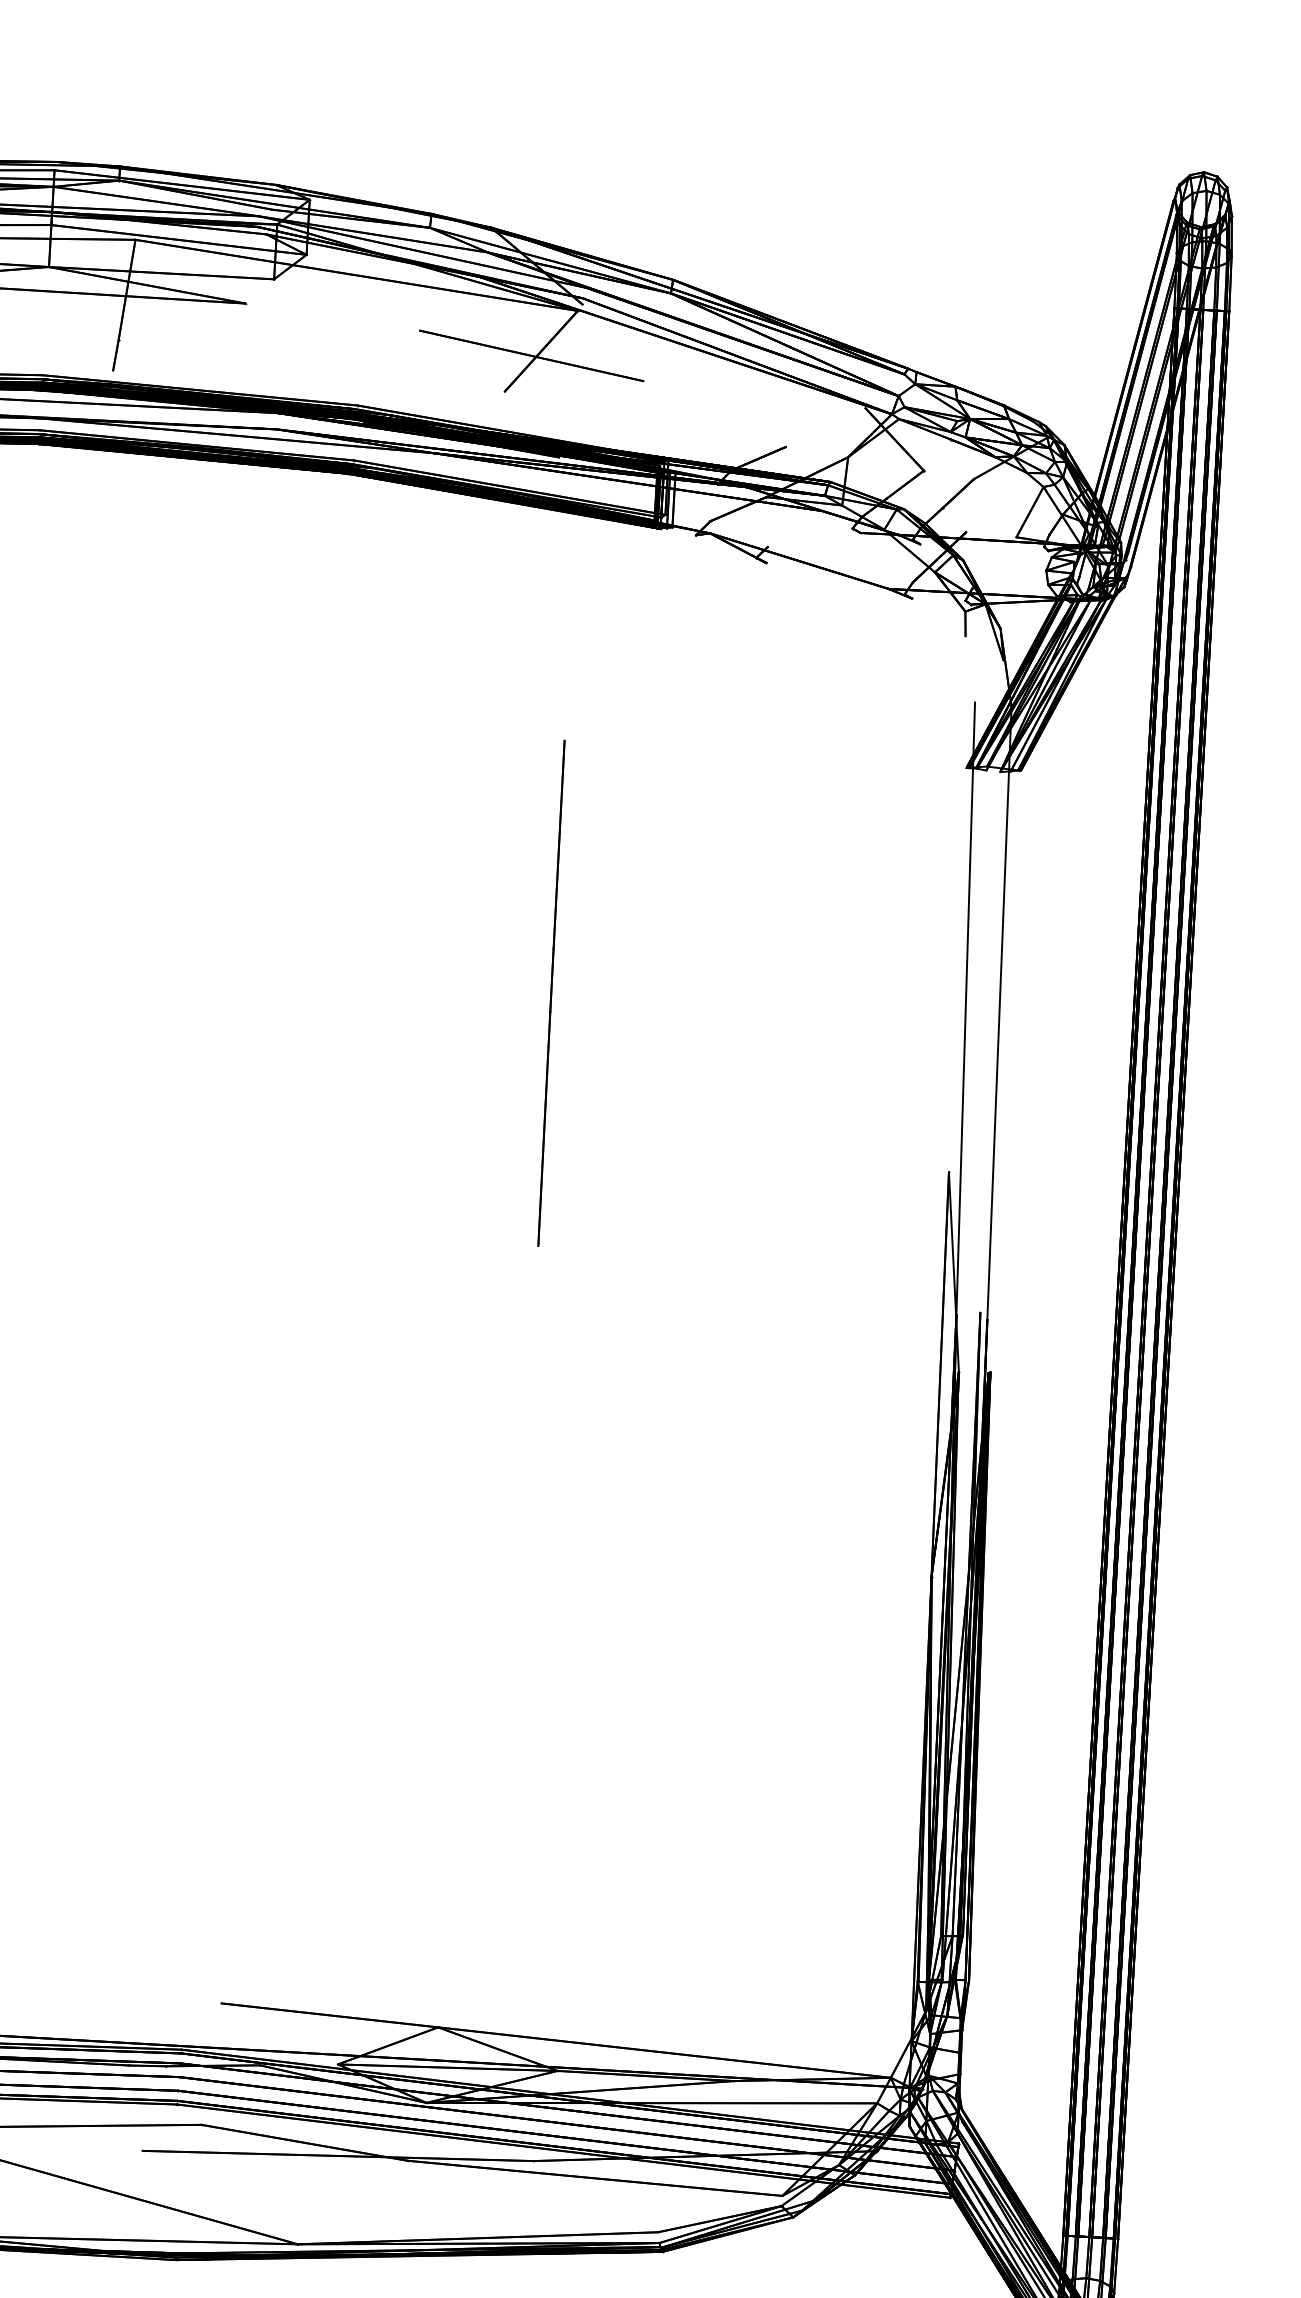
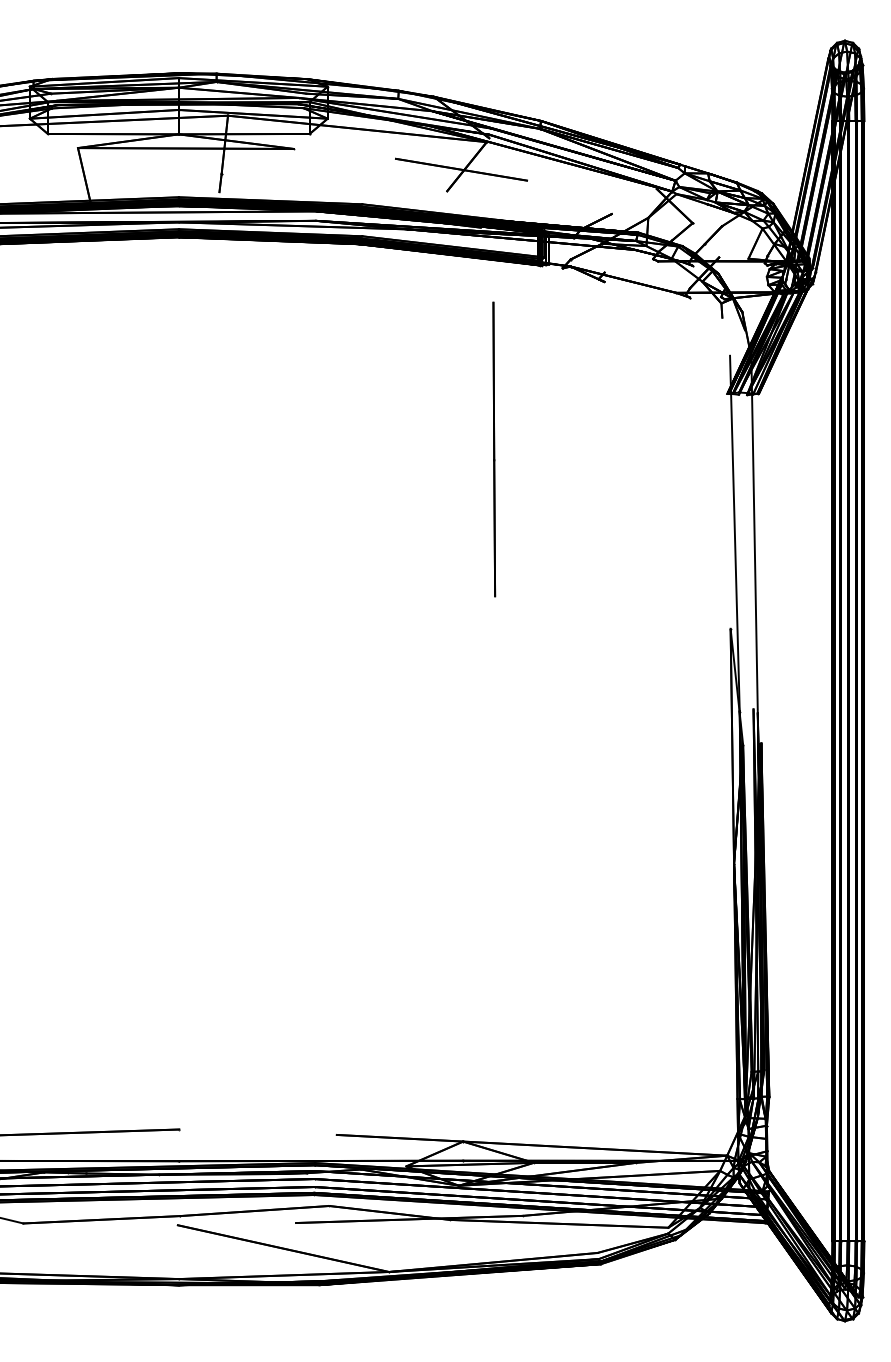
line: (551, 993) -> (494, 449), moved

